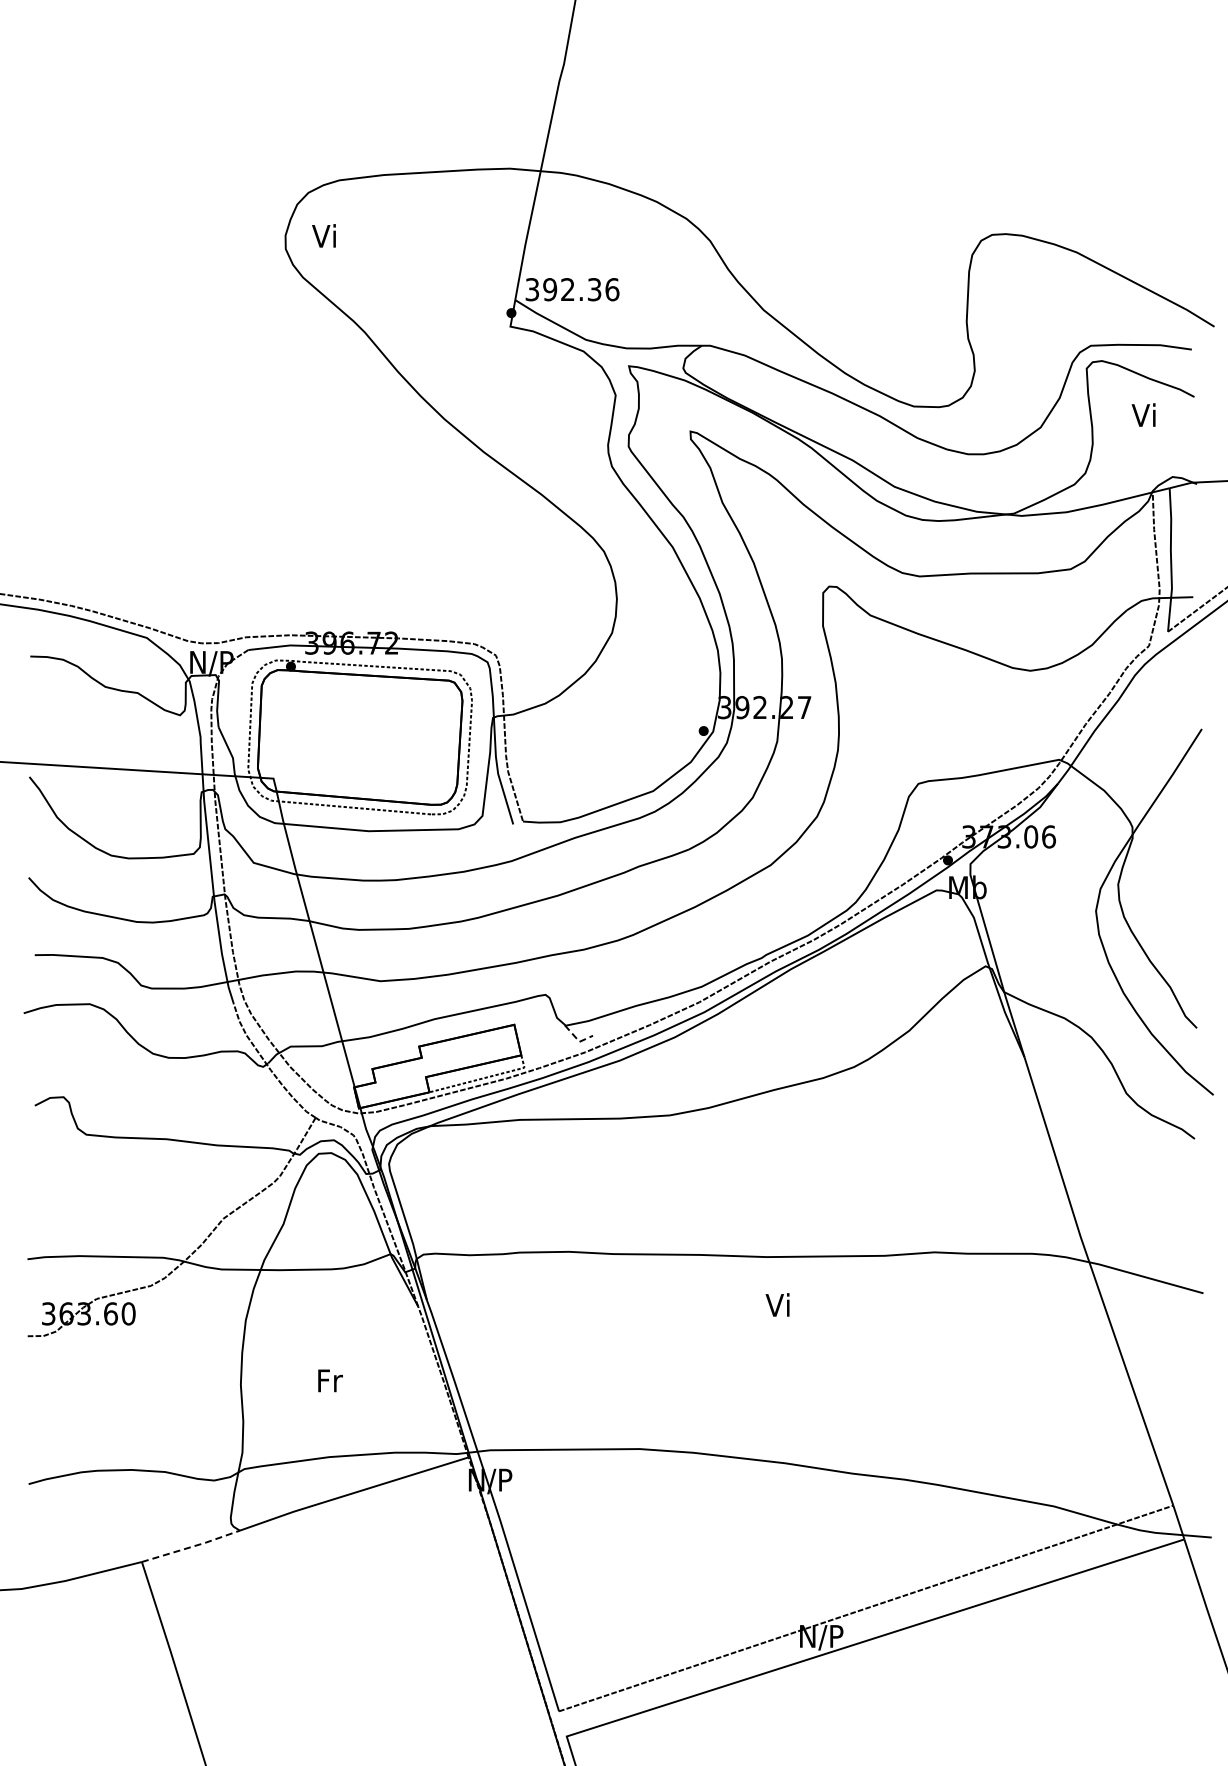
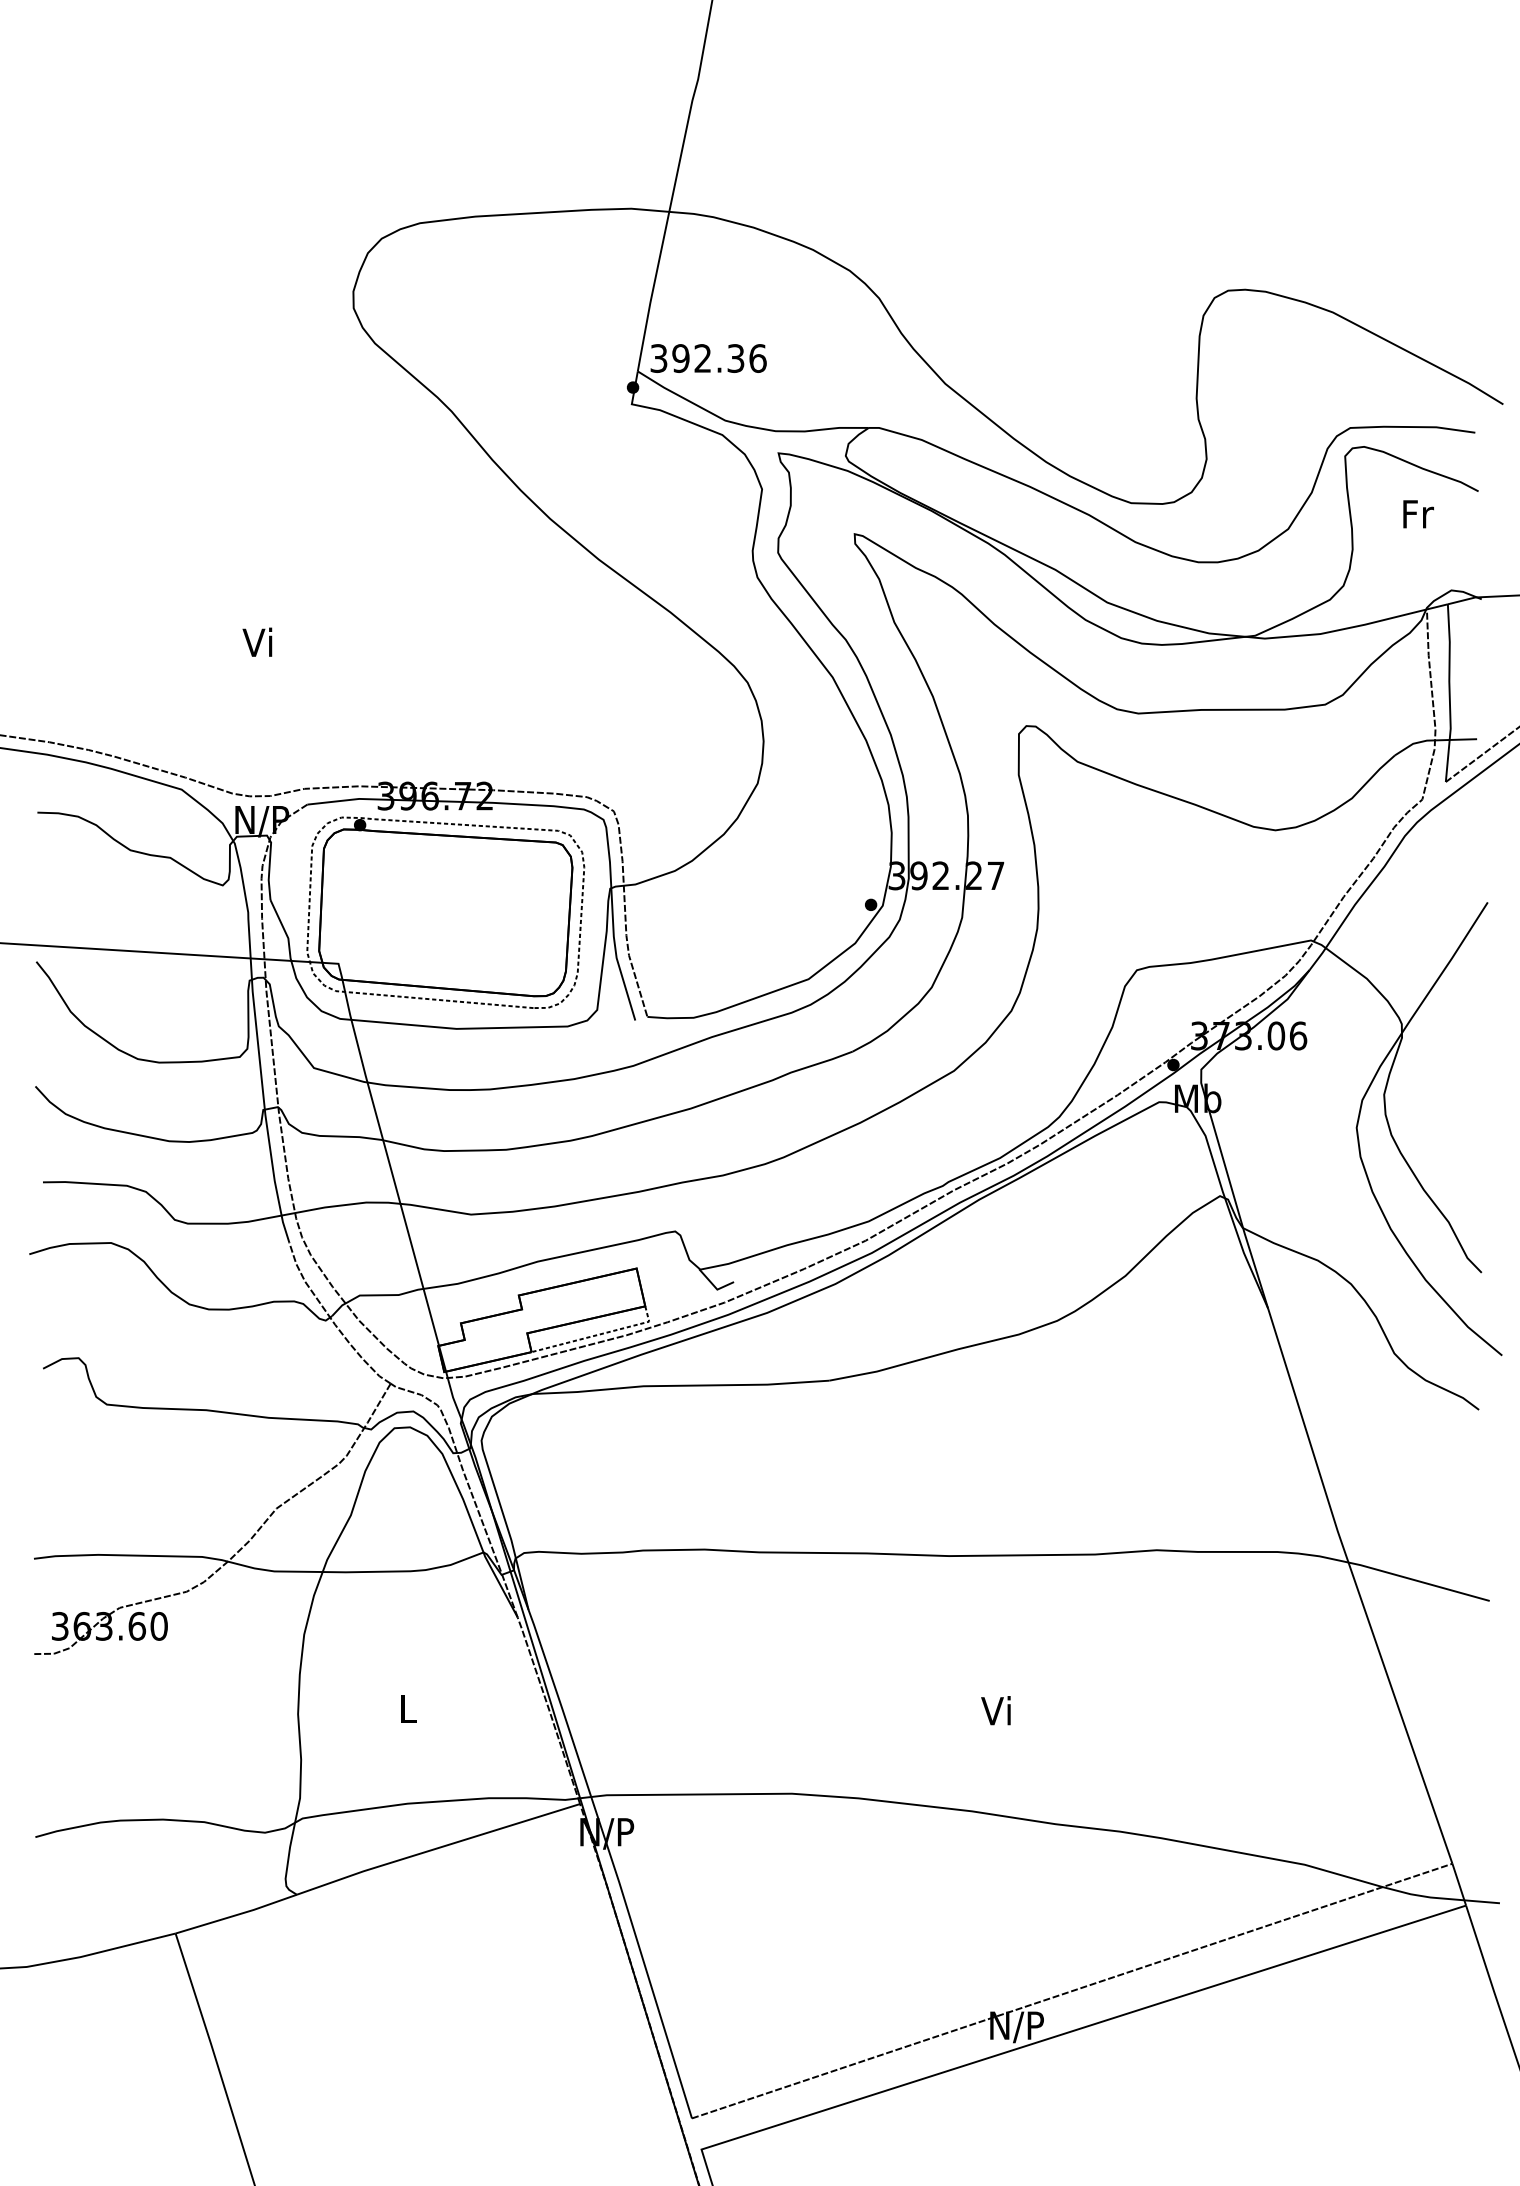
text: (323, 235) -> (256, 641), moved
text: (1144, 414) -> (1416, 513), Vi -> Fr
line: (577, 1039) -> (714, 1286), dashed -> solid
text: (777, 1304) -> (995, 1710), moved
text: (330, 1380) -> (409, 1708), Fr -> L
line: (191, 1546) -> (236, 1914), dashed -> solid

